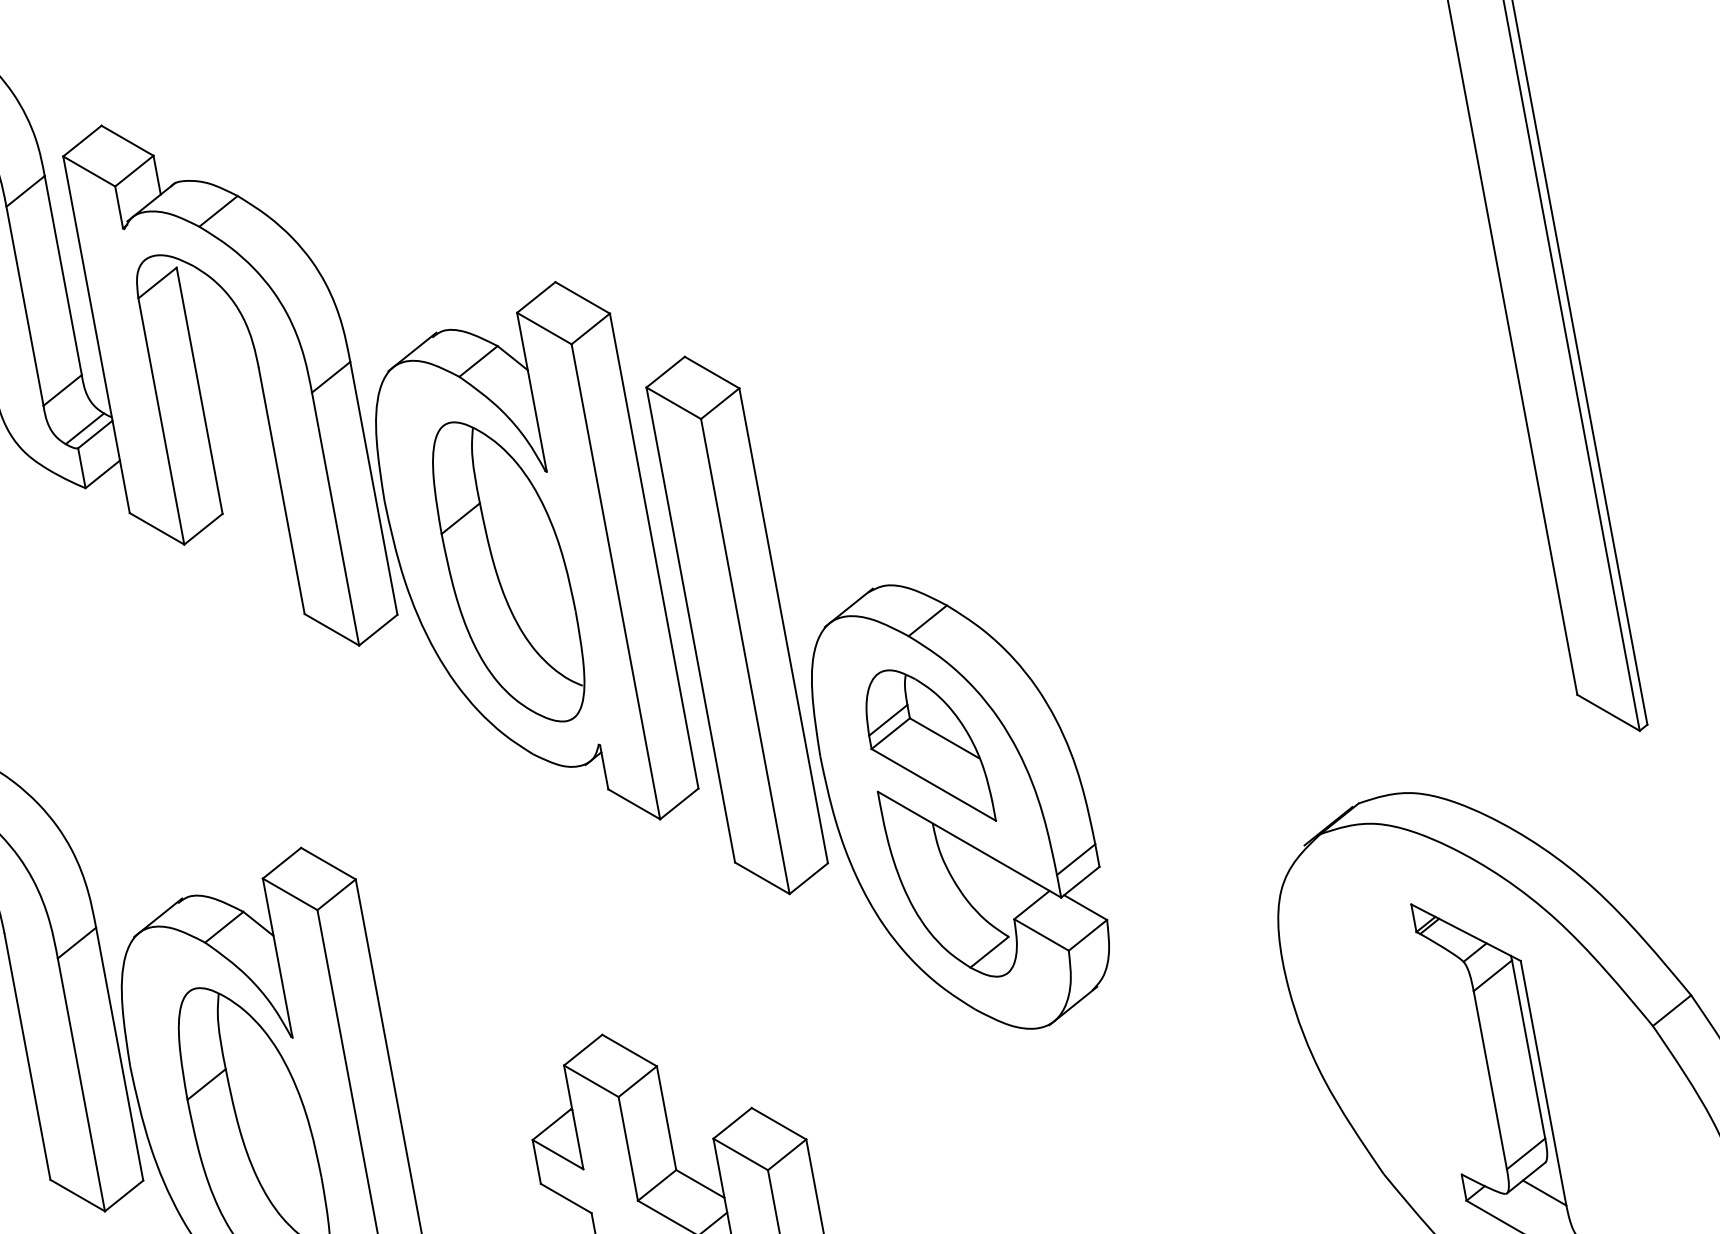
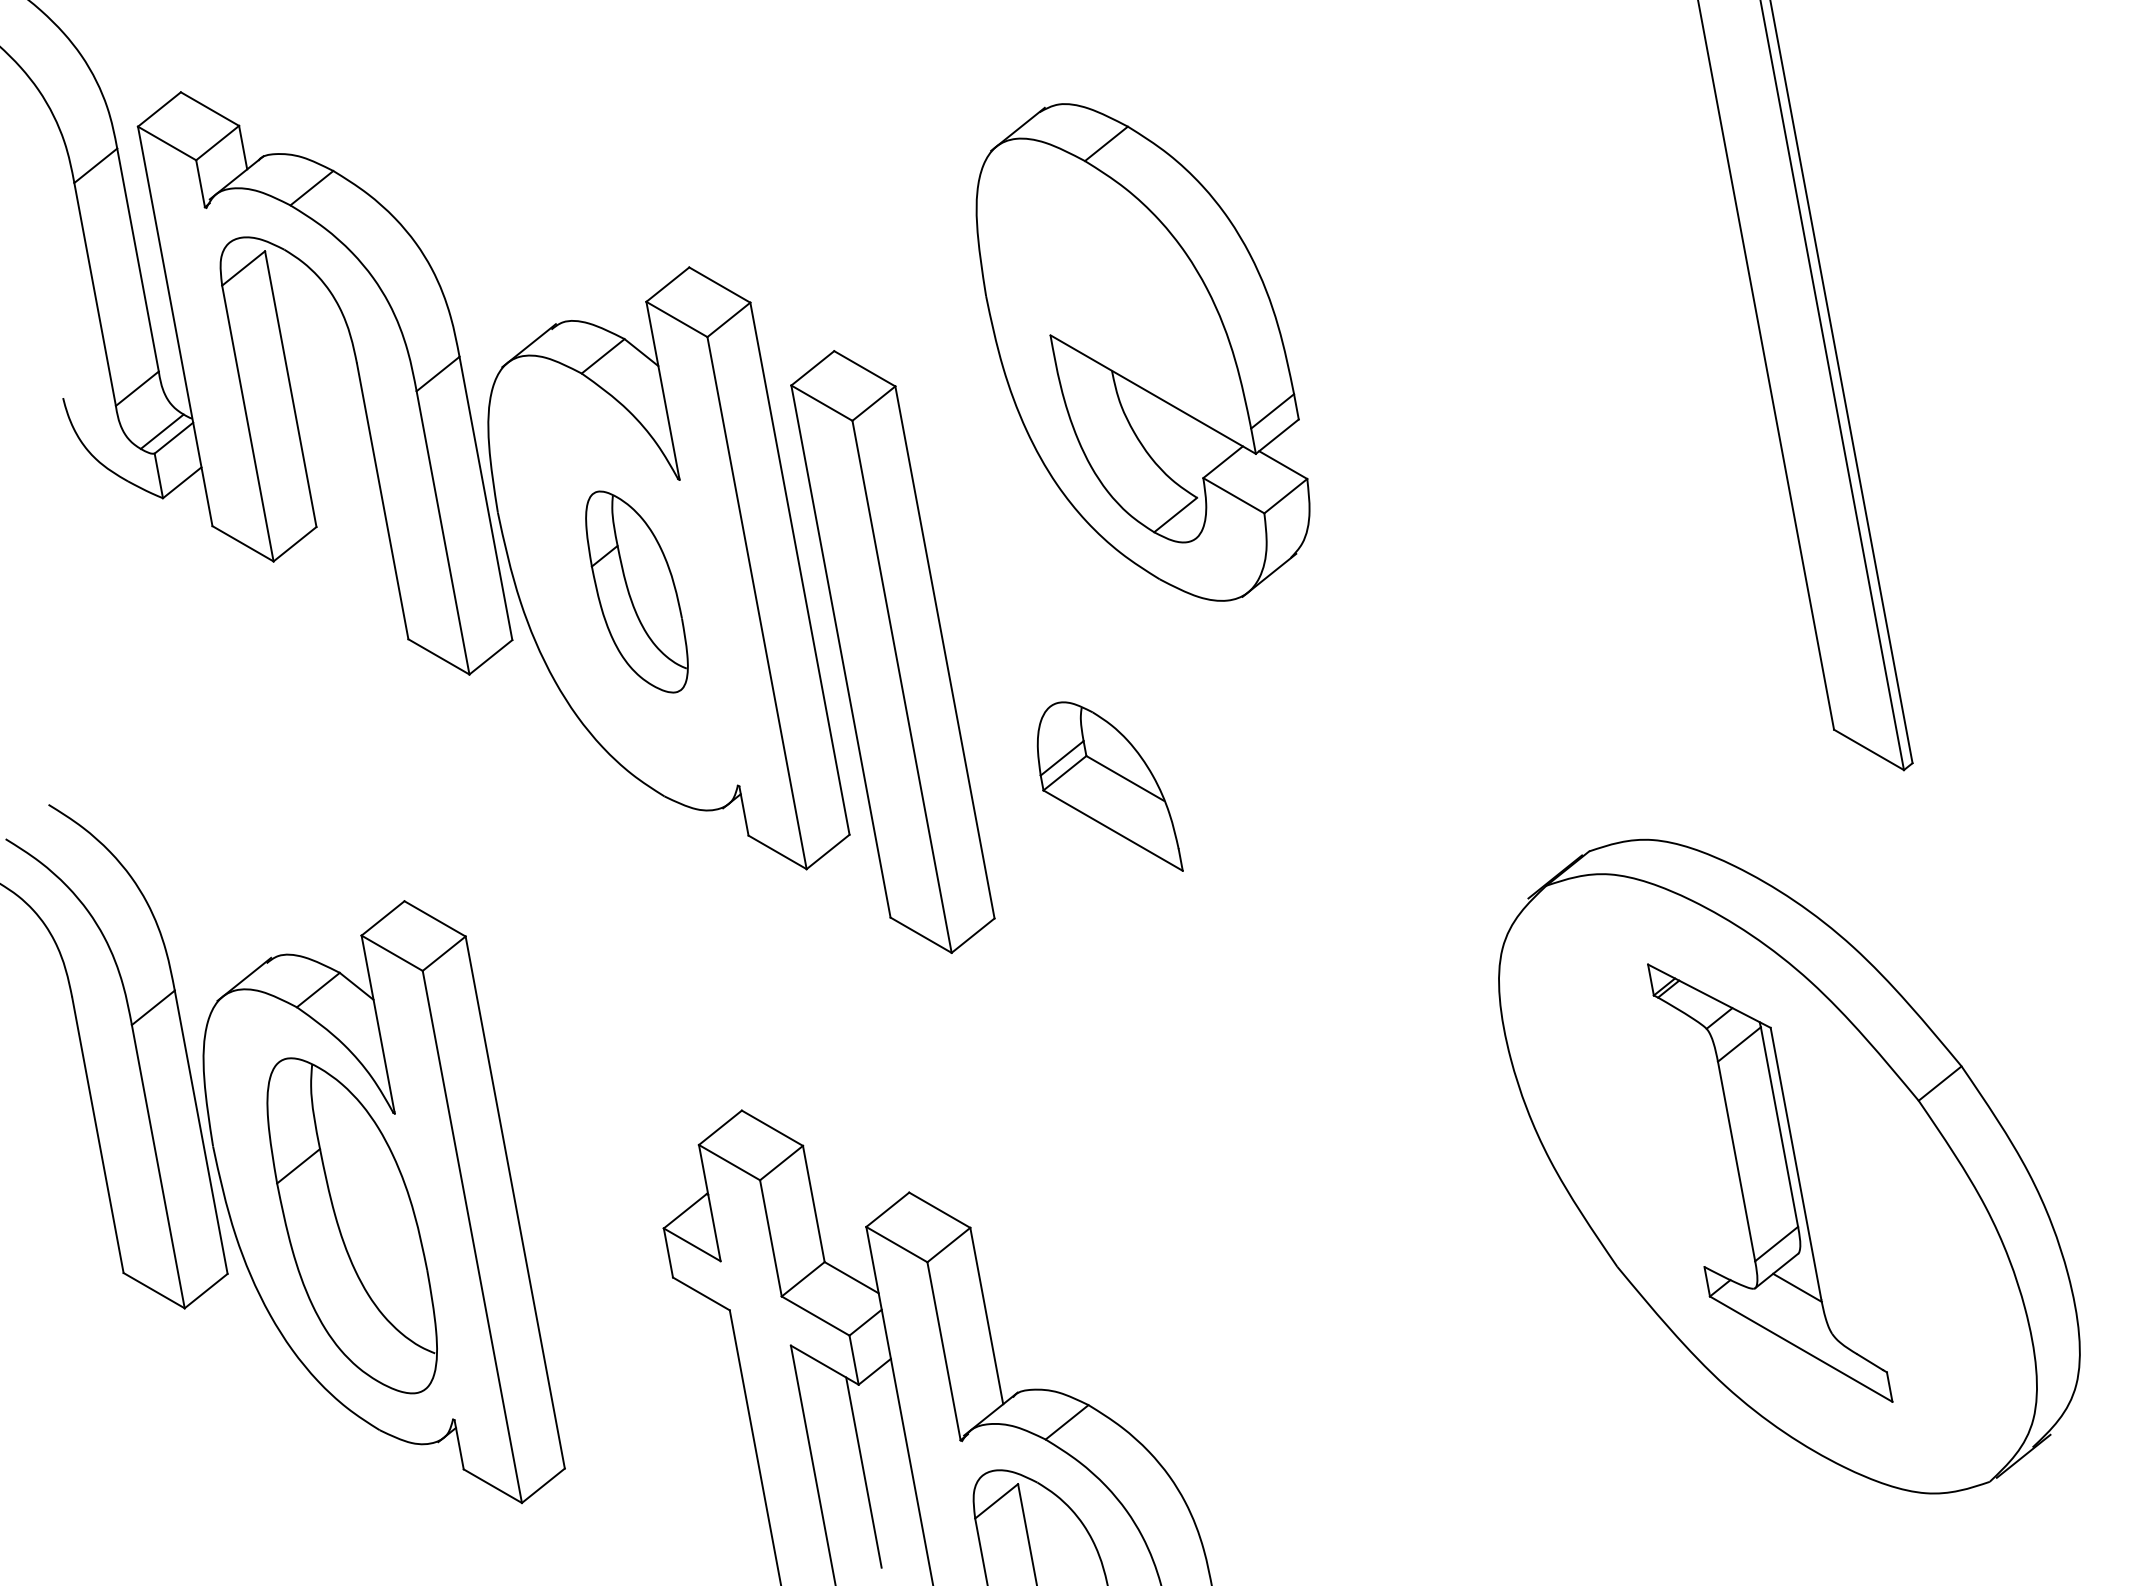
part: (508, 571) -> (636, 591), size x0.6
part: (959, 807) -> (1142, 352), moved

